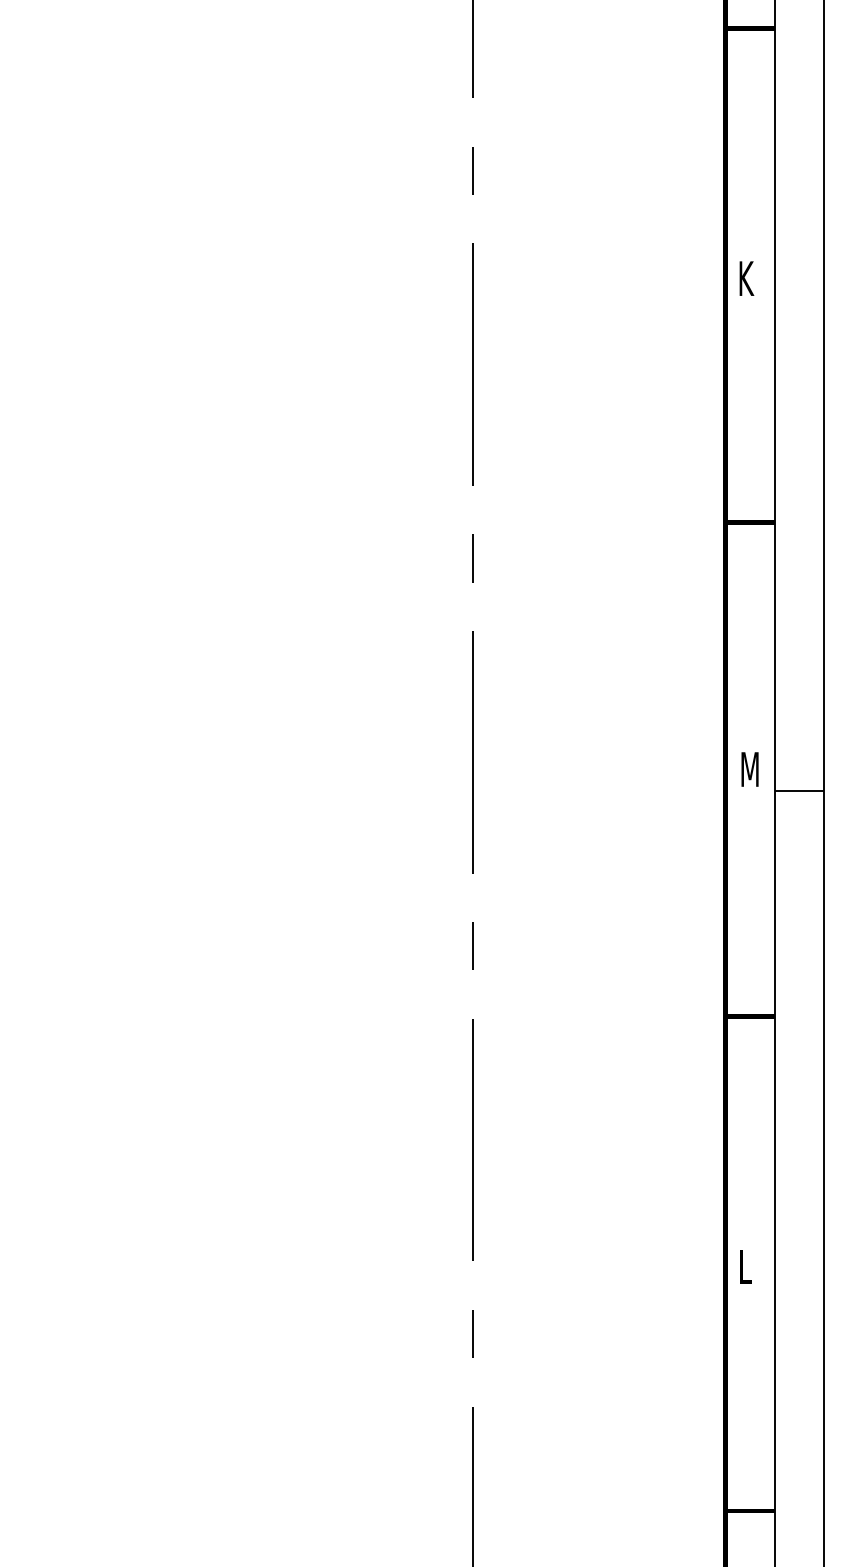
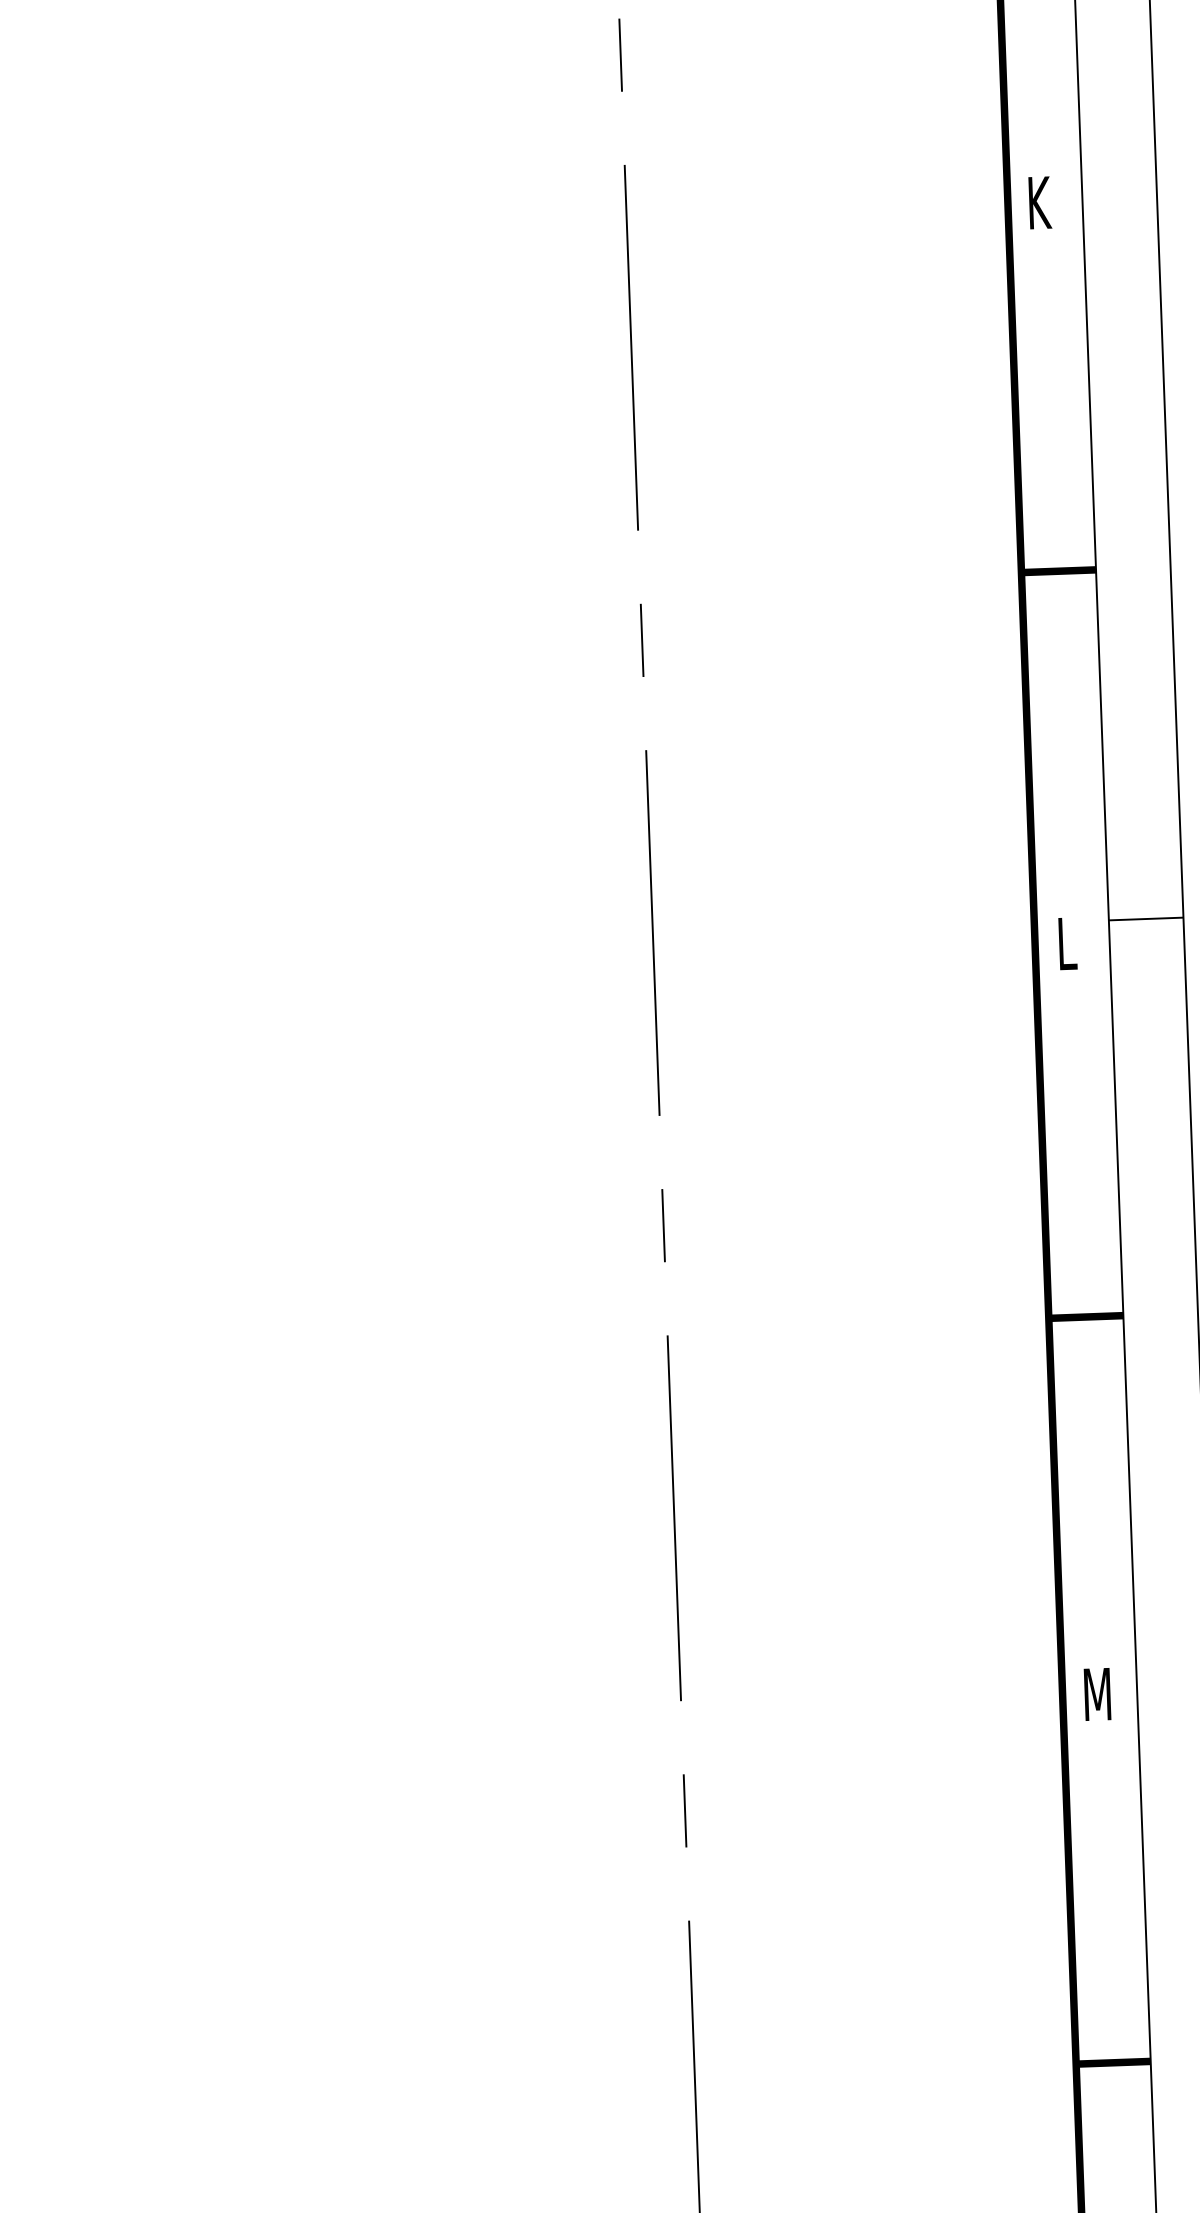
text: (749, 769) -> (1071, 943), M -> L
line: (799, 791) -> (1145, 919), moved
text: (748, 1266) -> (1097, 1693), L -> M

